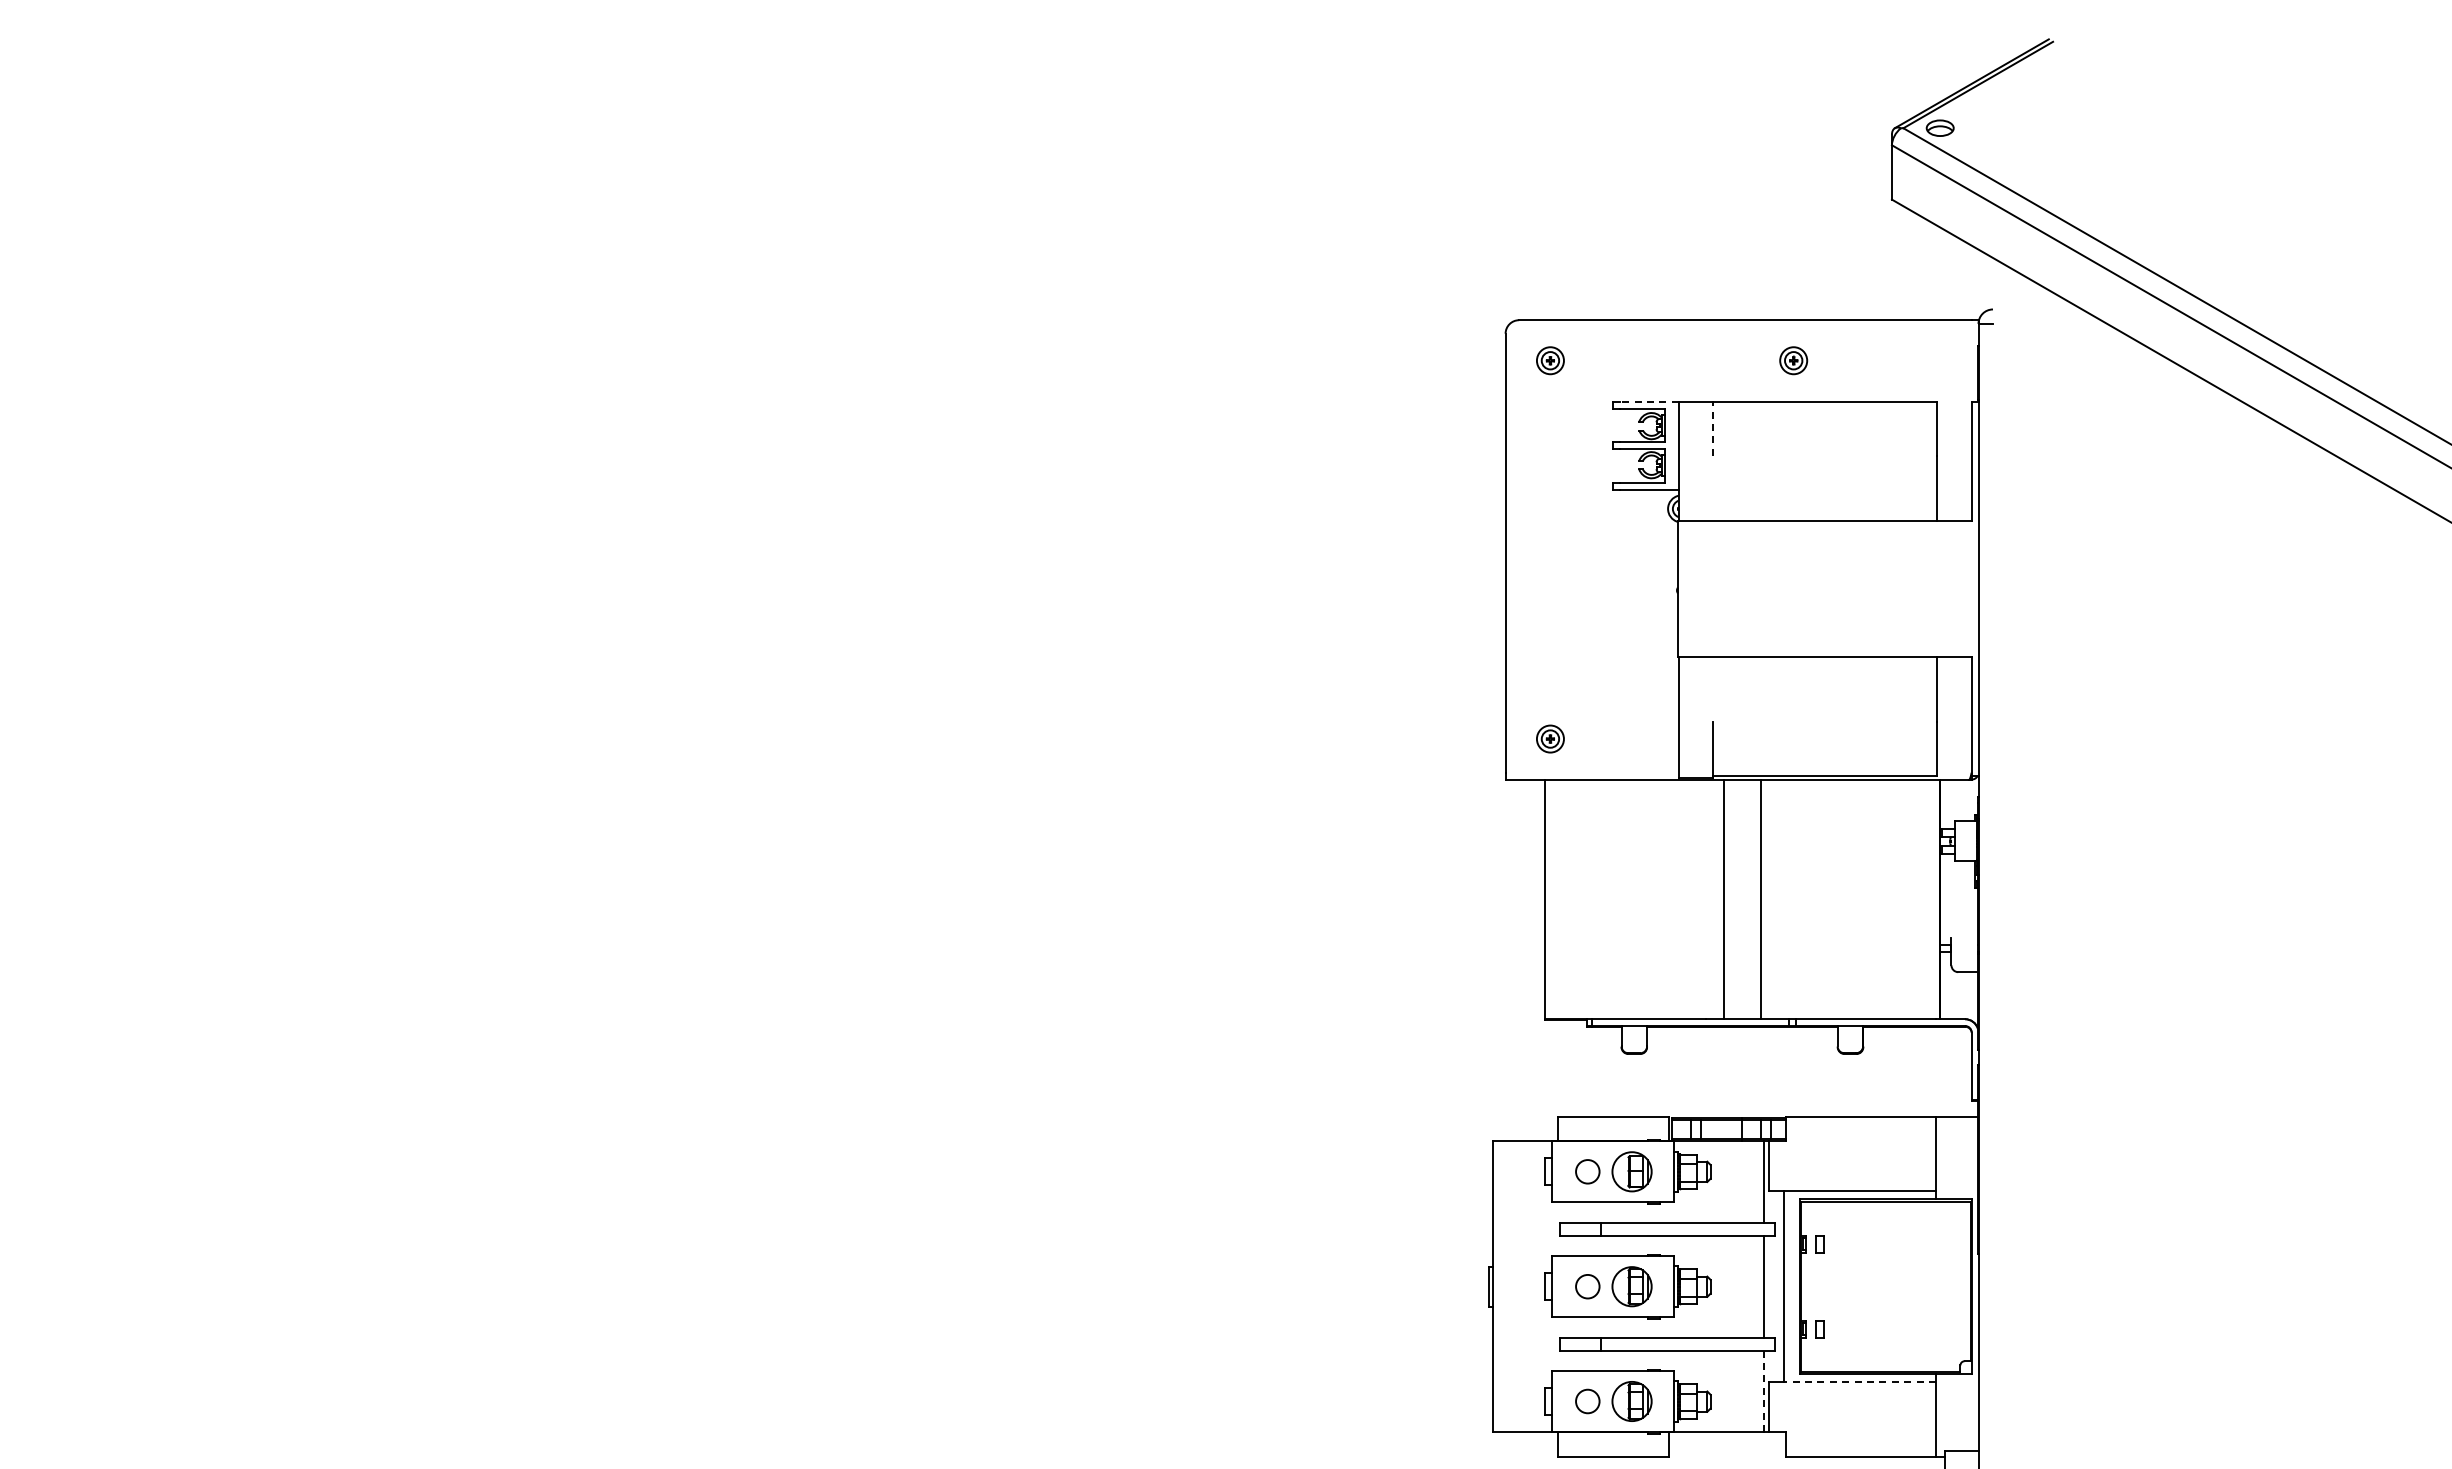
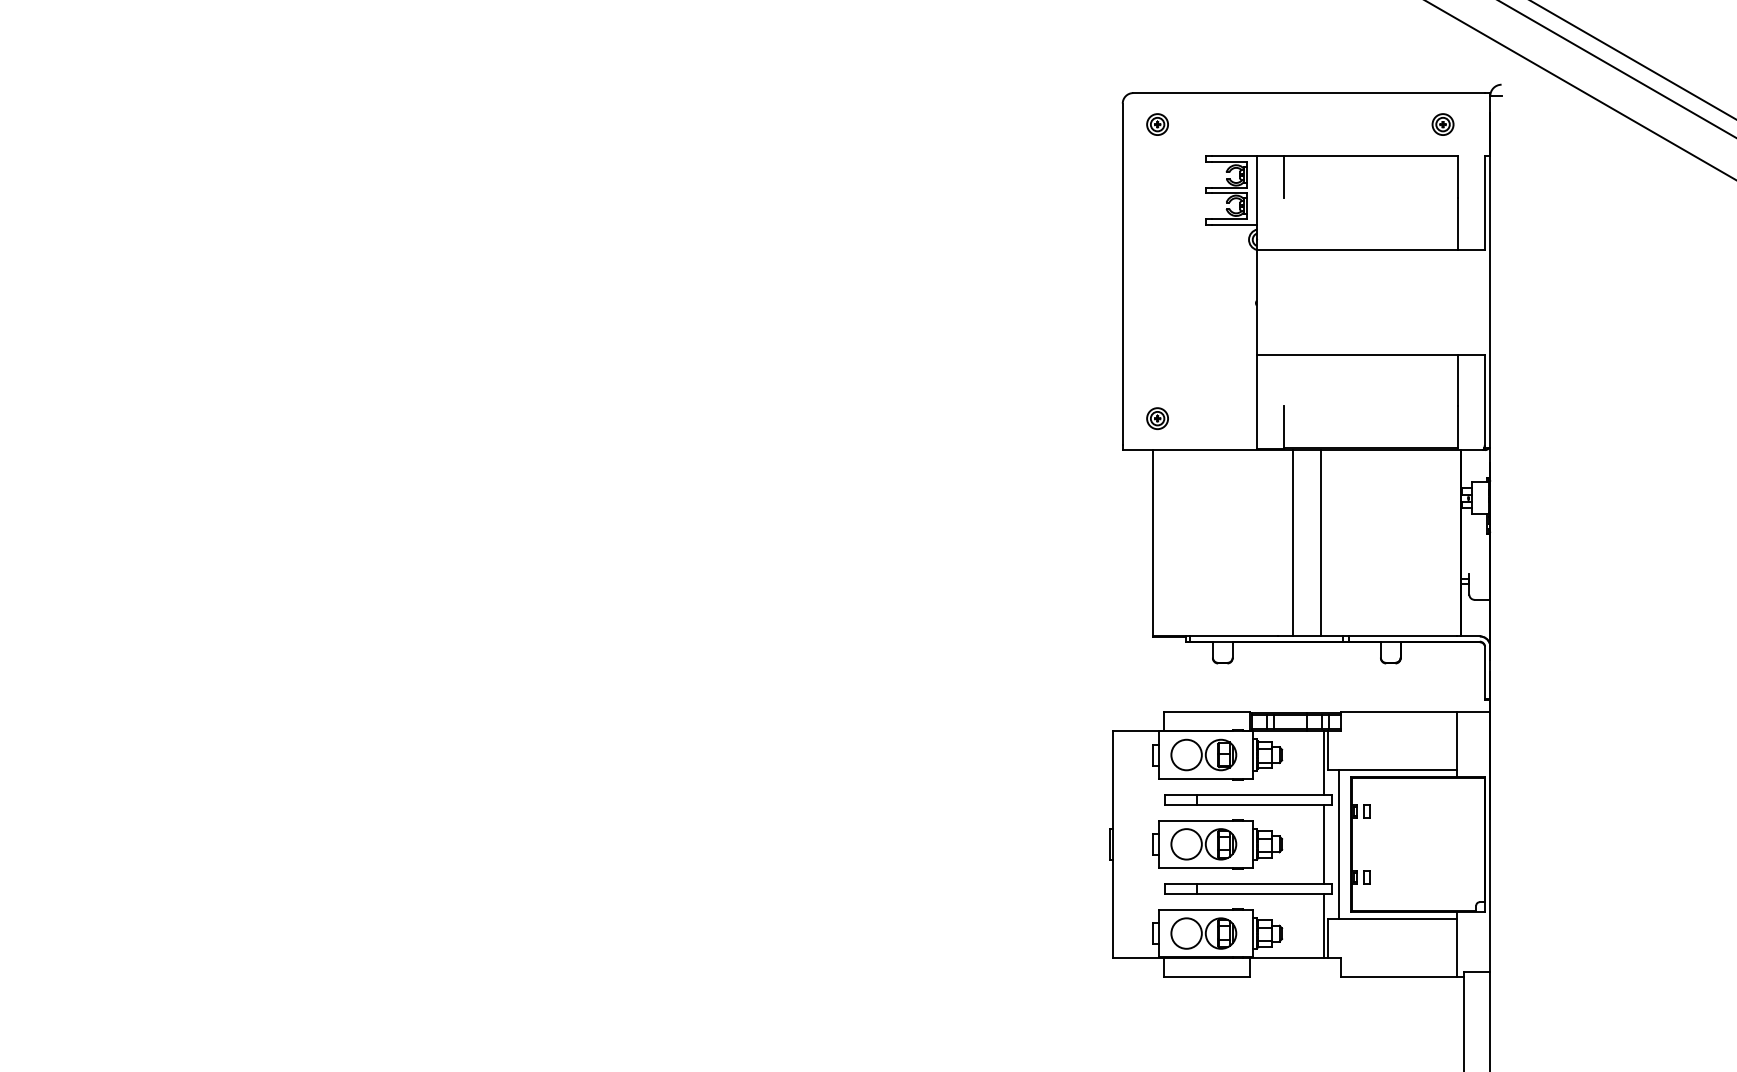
part: (1793, 360) -> (1442, 124), moved
line: (1648, 401) -> (1233, 156), dashed -> solid
line: (1712, 428) -> (1283, 177), dashed -> solid
circle: (1587, 1171) -> (1186, 754), size x1.67
circle: (1587, 1286) -> (1186, 844), size x1.67
line: (1860, 1382) -> (1398, 918), dashed -> solid
line: (1764, 1391) -> (1323, 925), dashed -> solid
circle: (1587, 1401) -> (1186, 933), size x1.67

